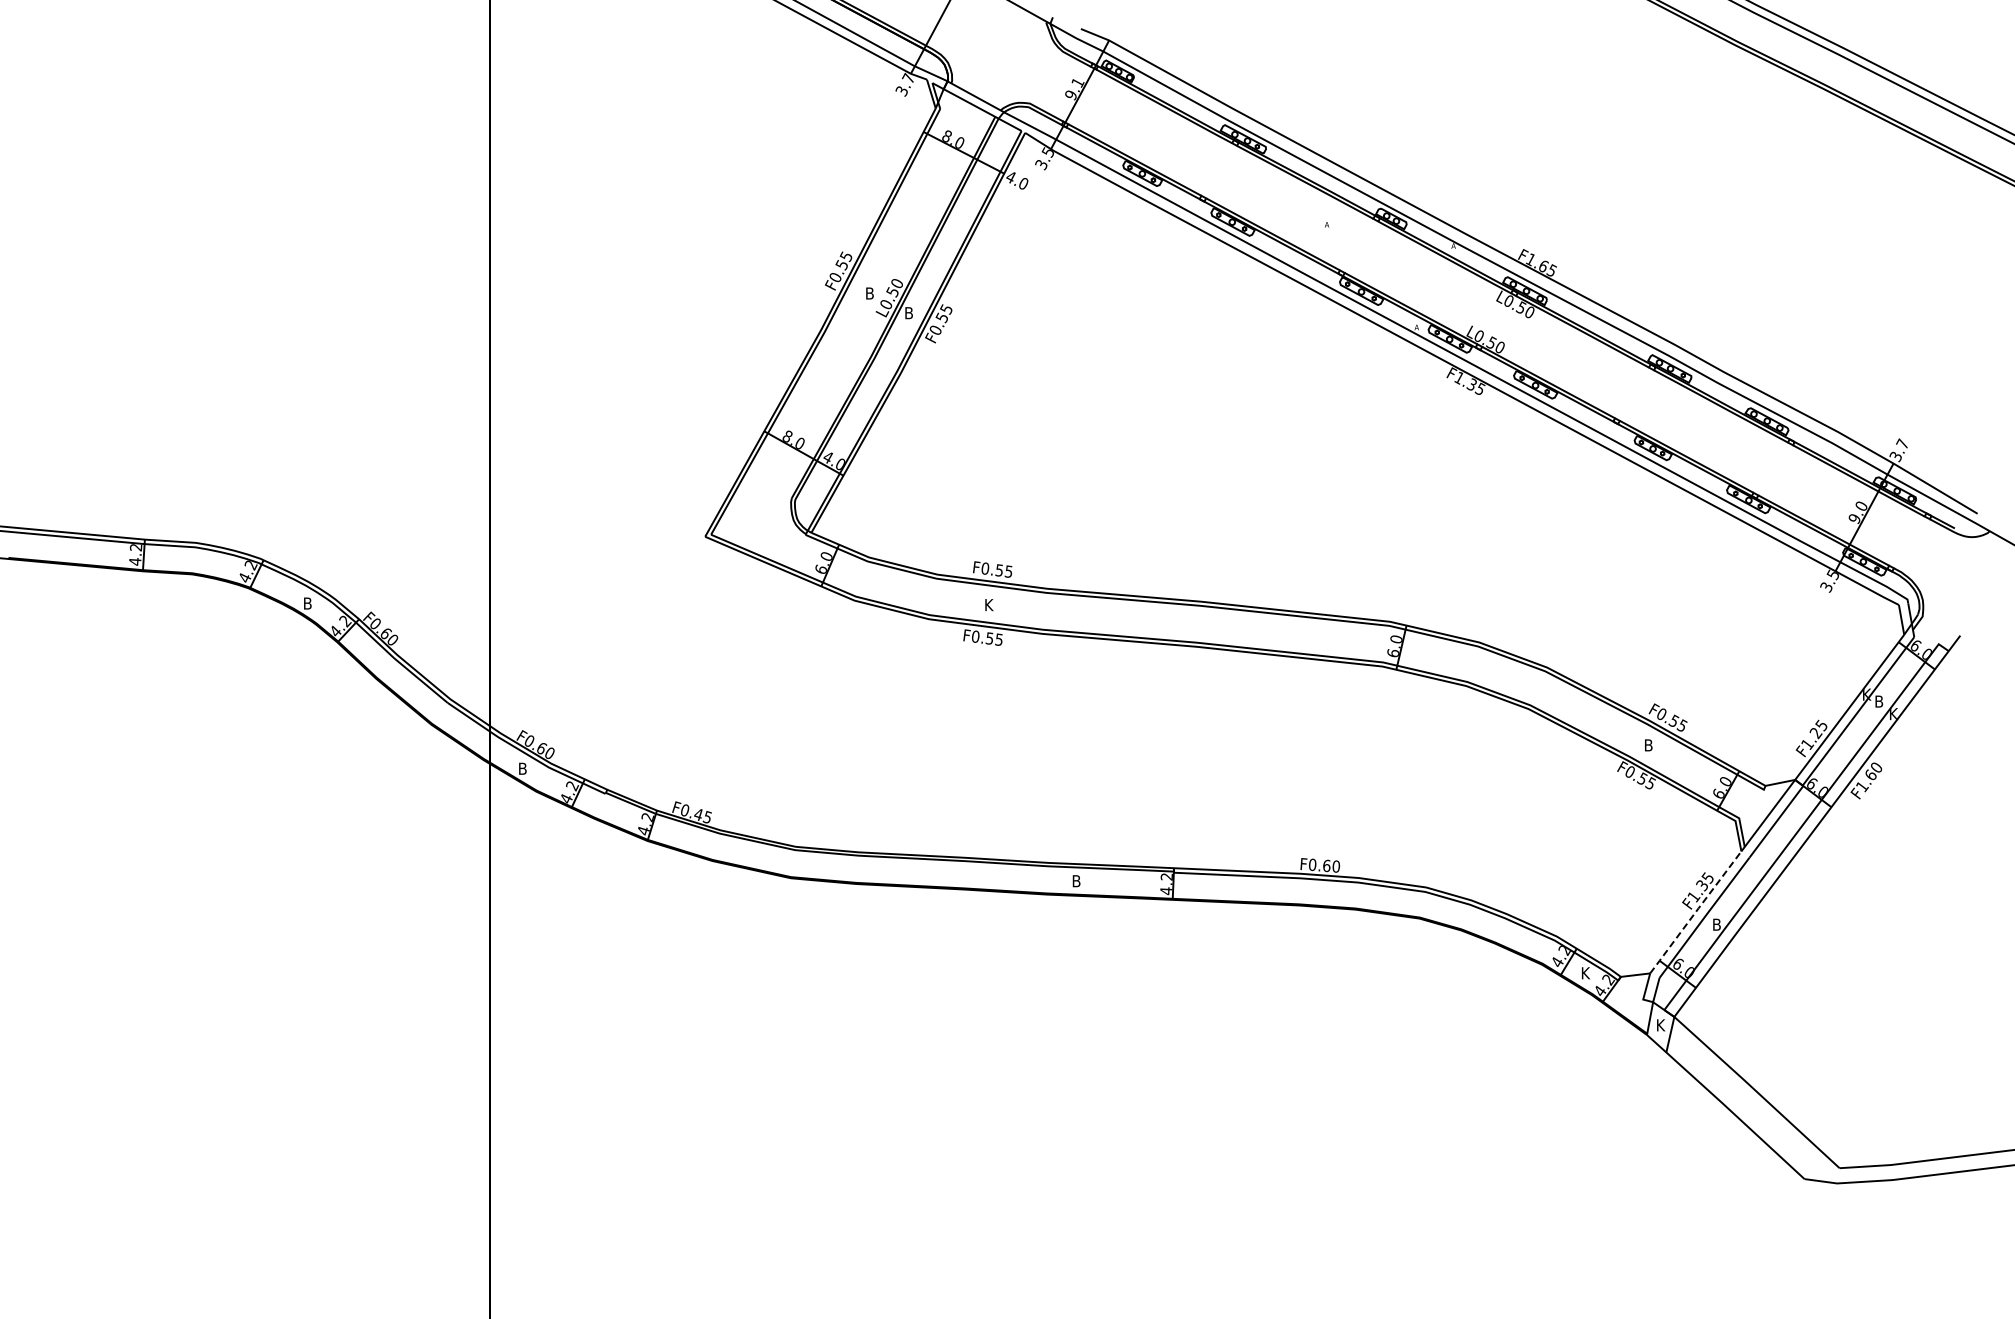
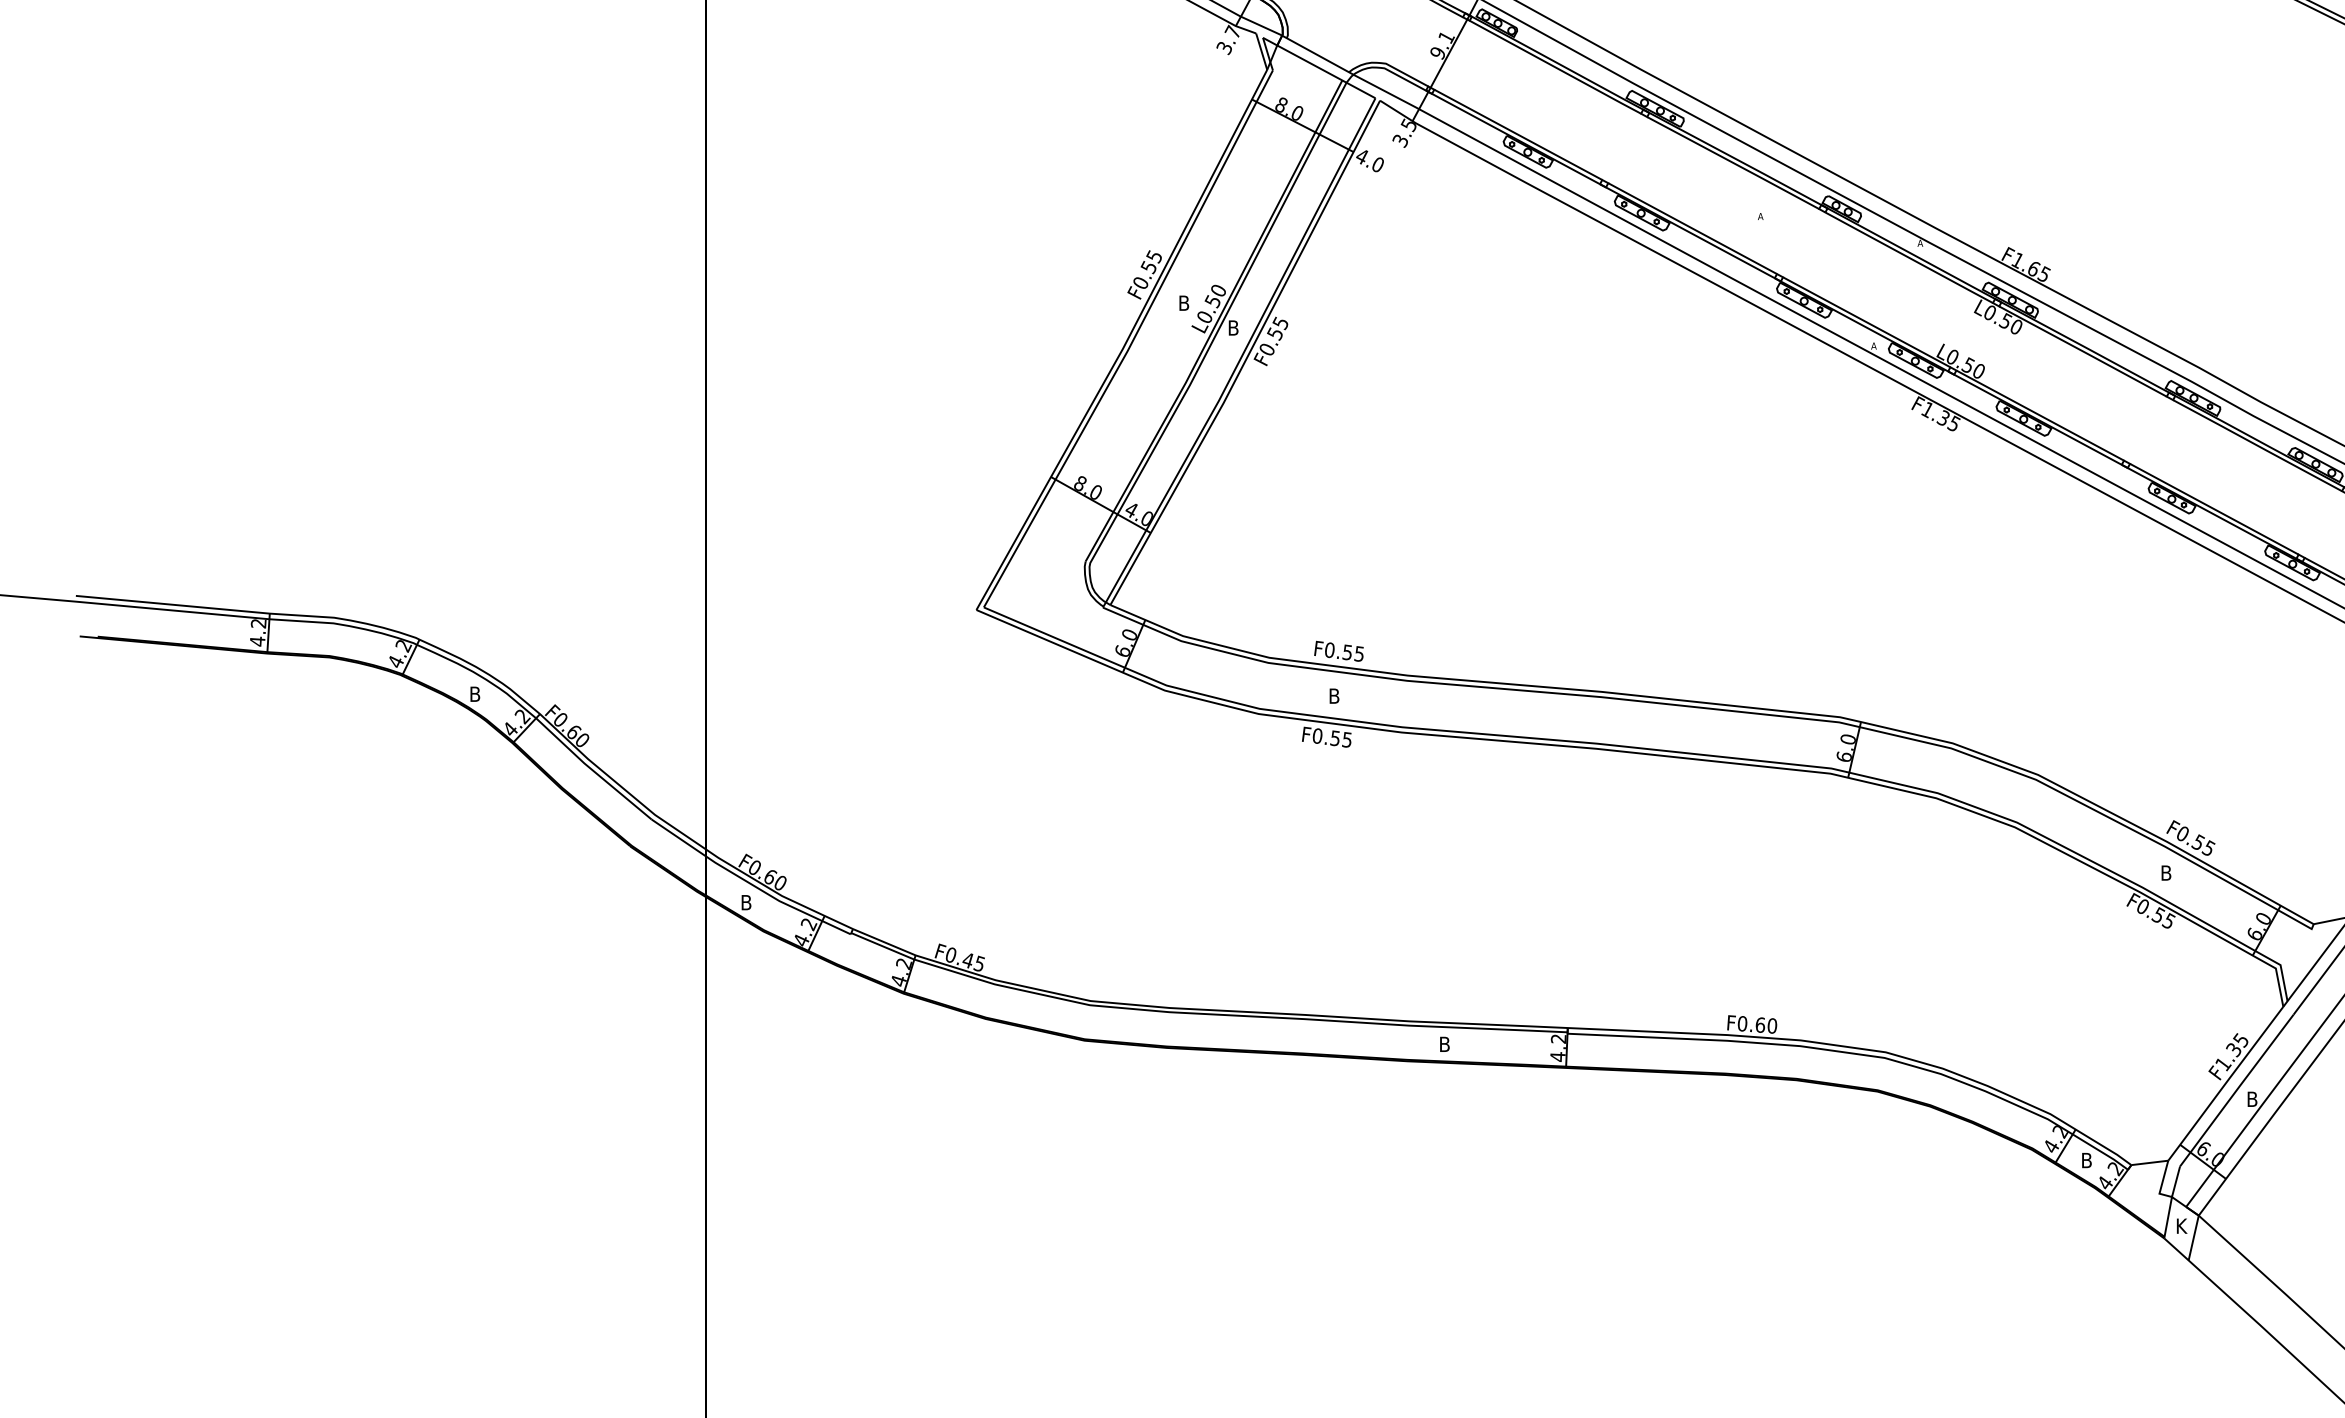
text: (989, 605) -> (1335, 696), K -> B
line: (1695, 912) -> (2225, 1083), dashed -> solid
text: (1586, 973) -> (2087, 1160), K -> B

